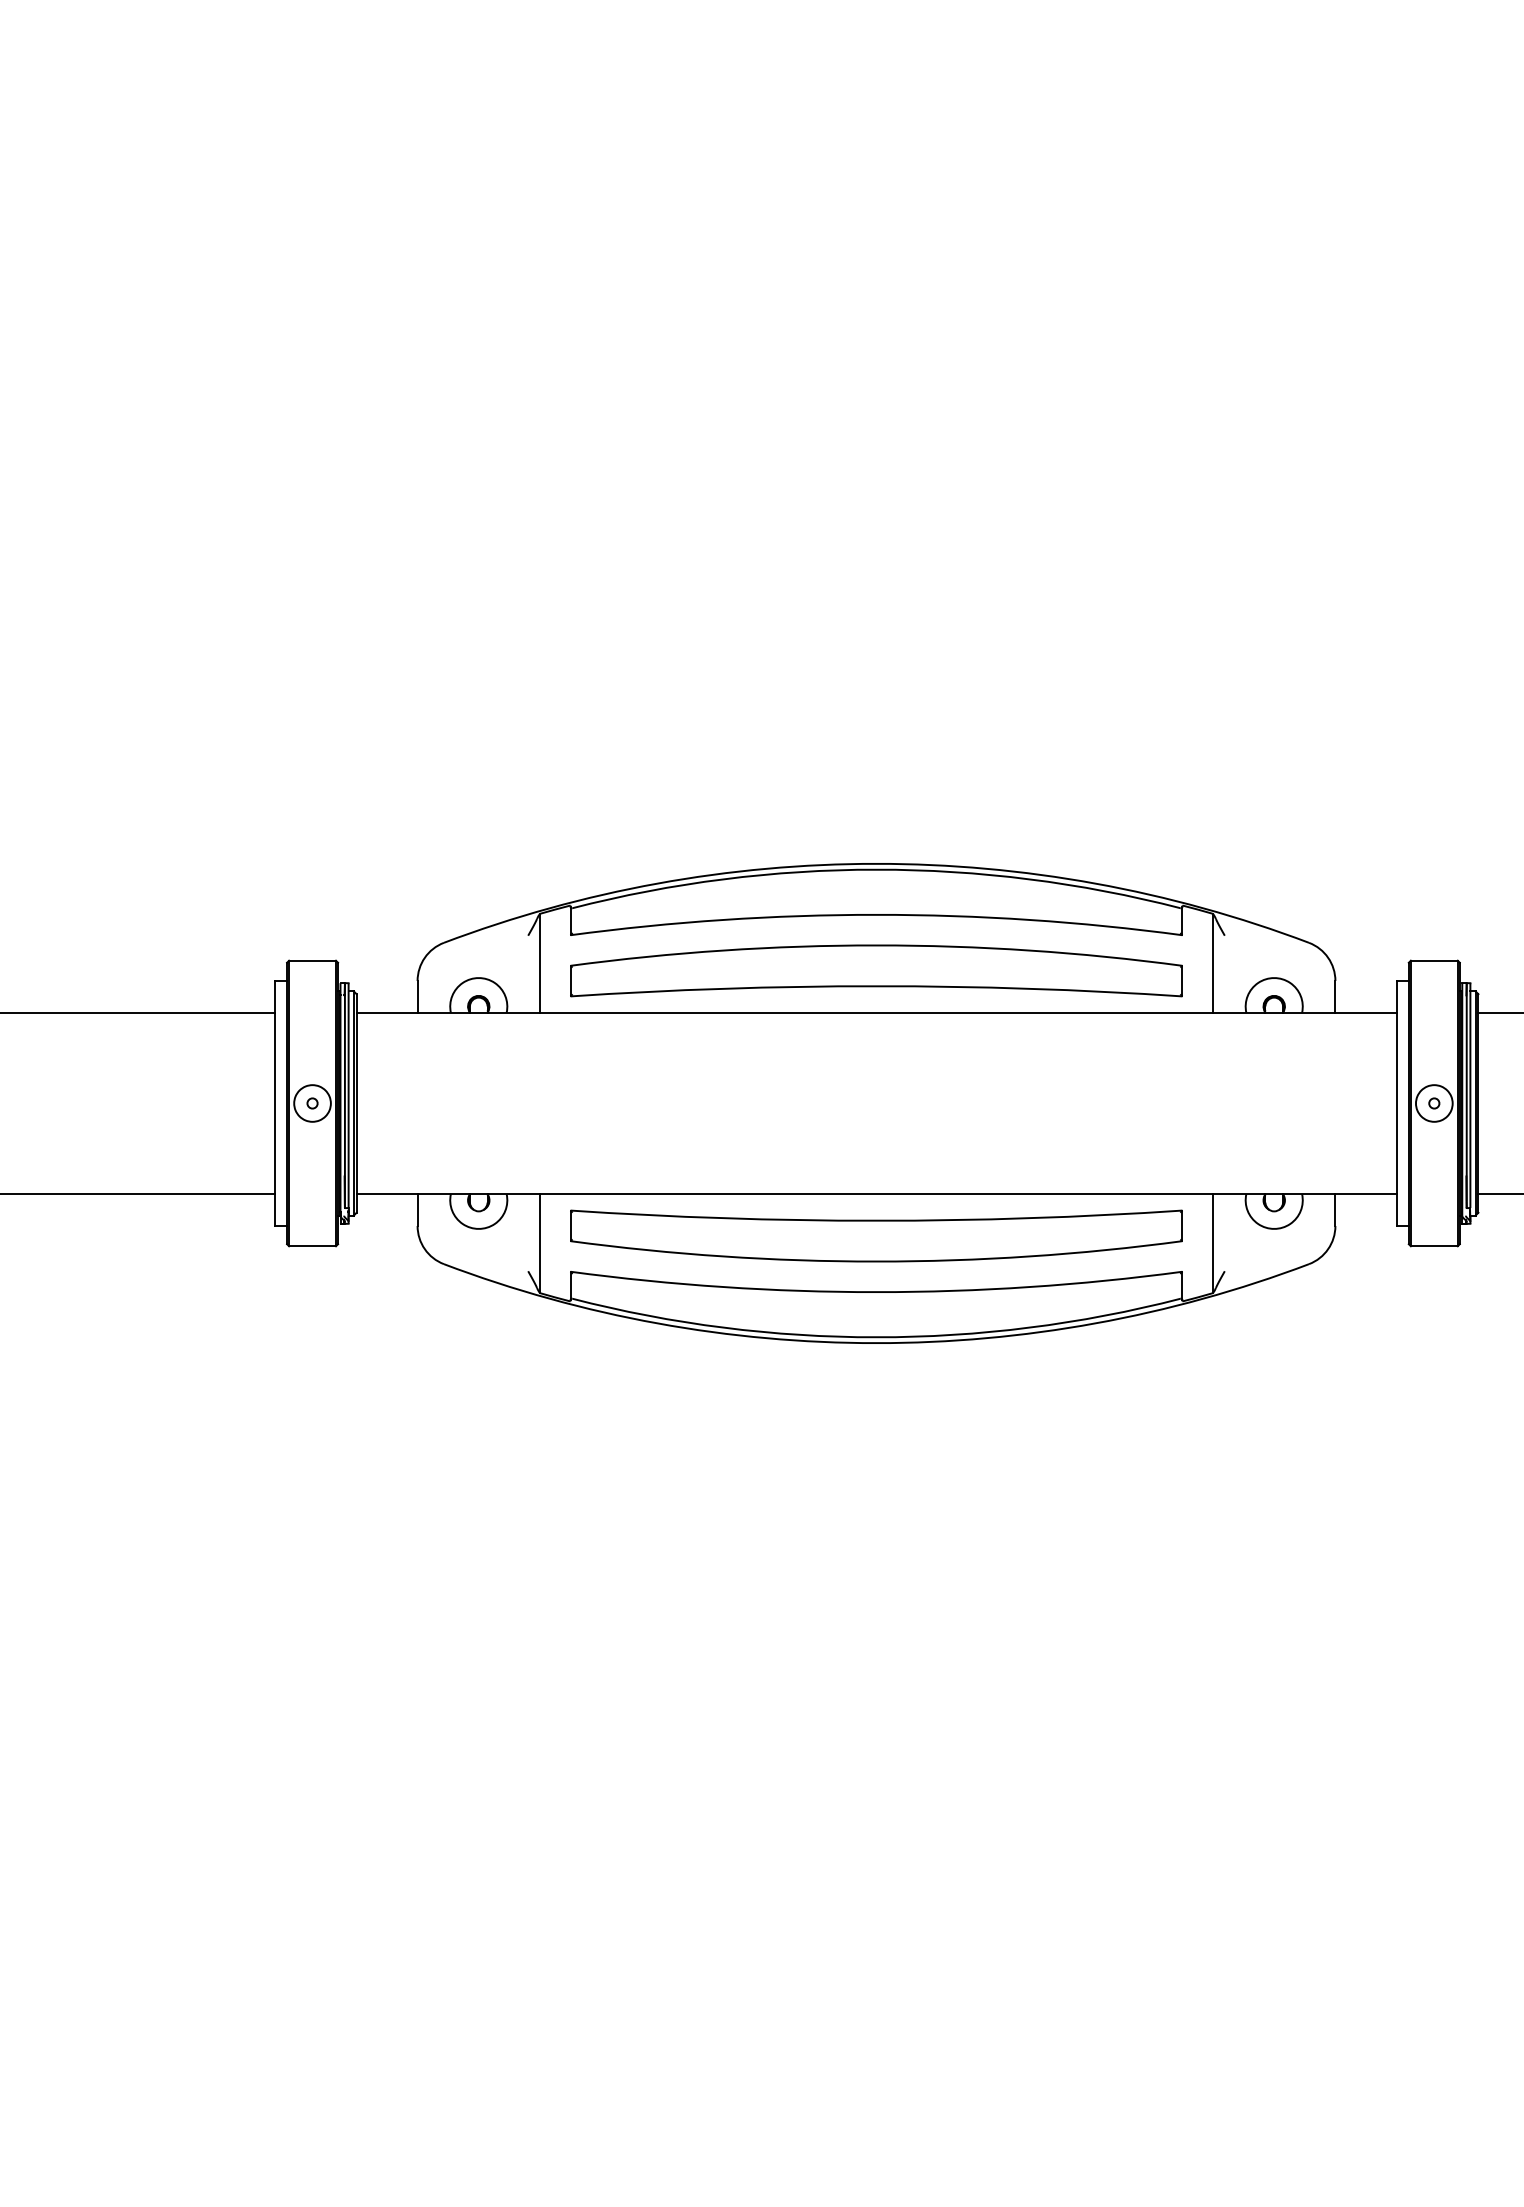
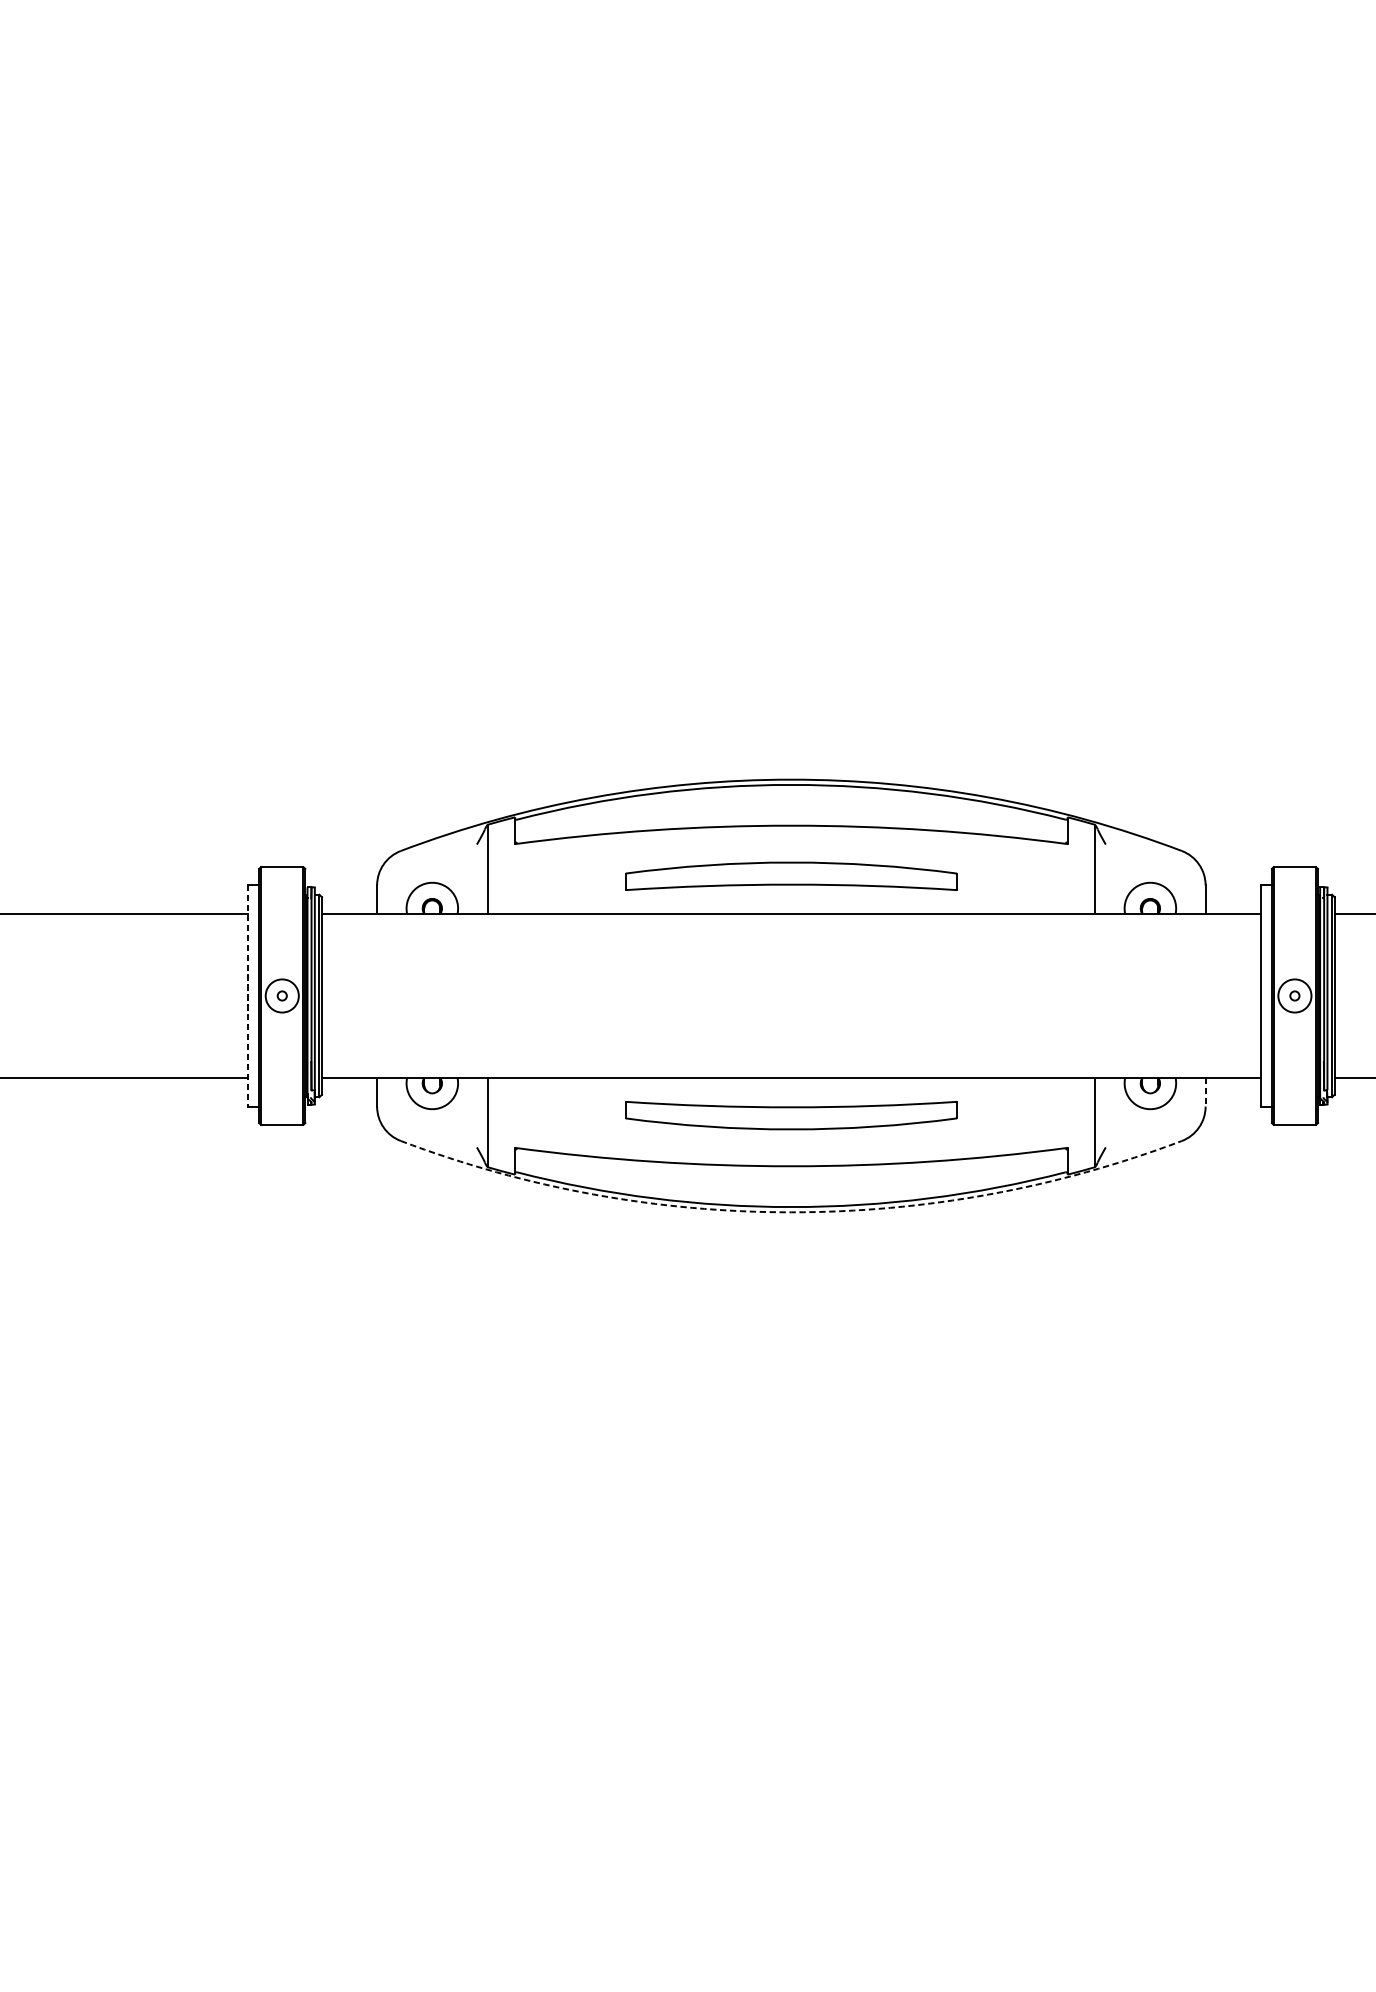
part: (876, 970) -> (791, 875), size x0.6
line: (274, 1103) -> (247, 996), solid -> dashed
line: (1335, 1210) -> (1205, 1092), solid -> dashed
part: (876, 1235) -> (791, 1115), size x0.6
arc: (876, 1343) -> (791, 1212), solid -> dashed

